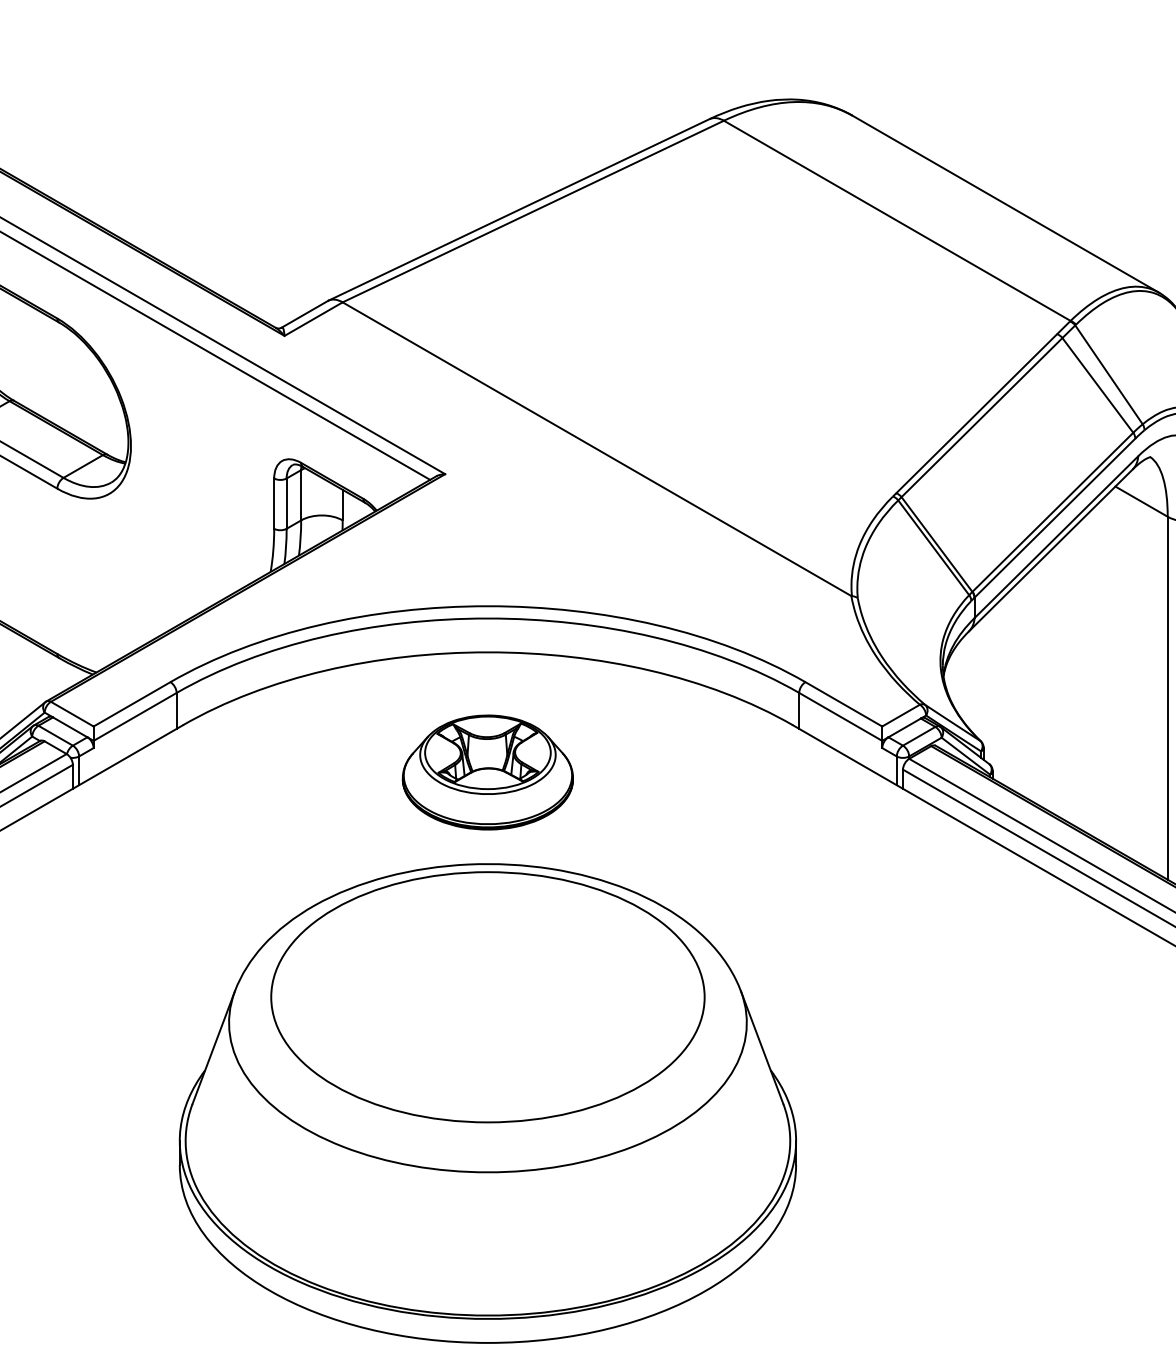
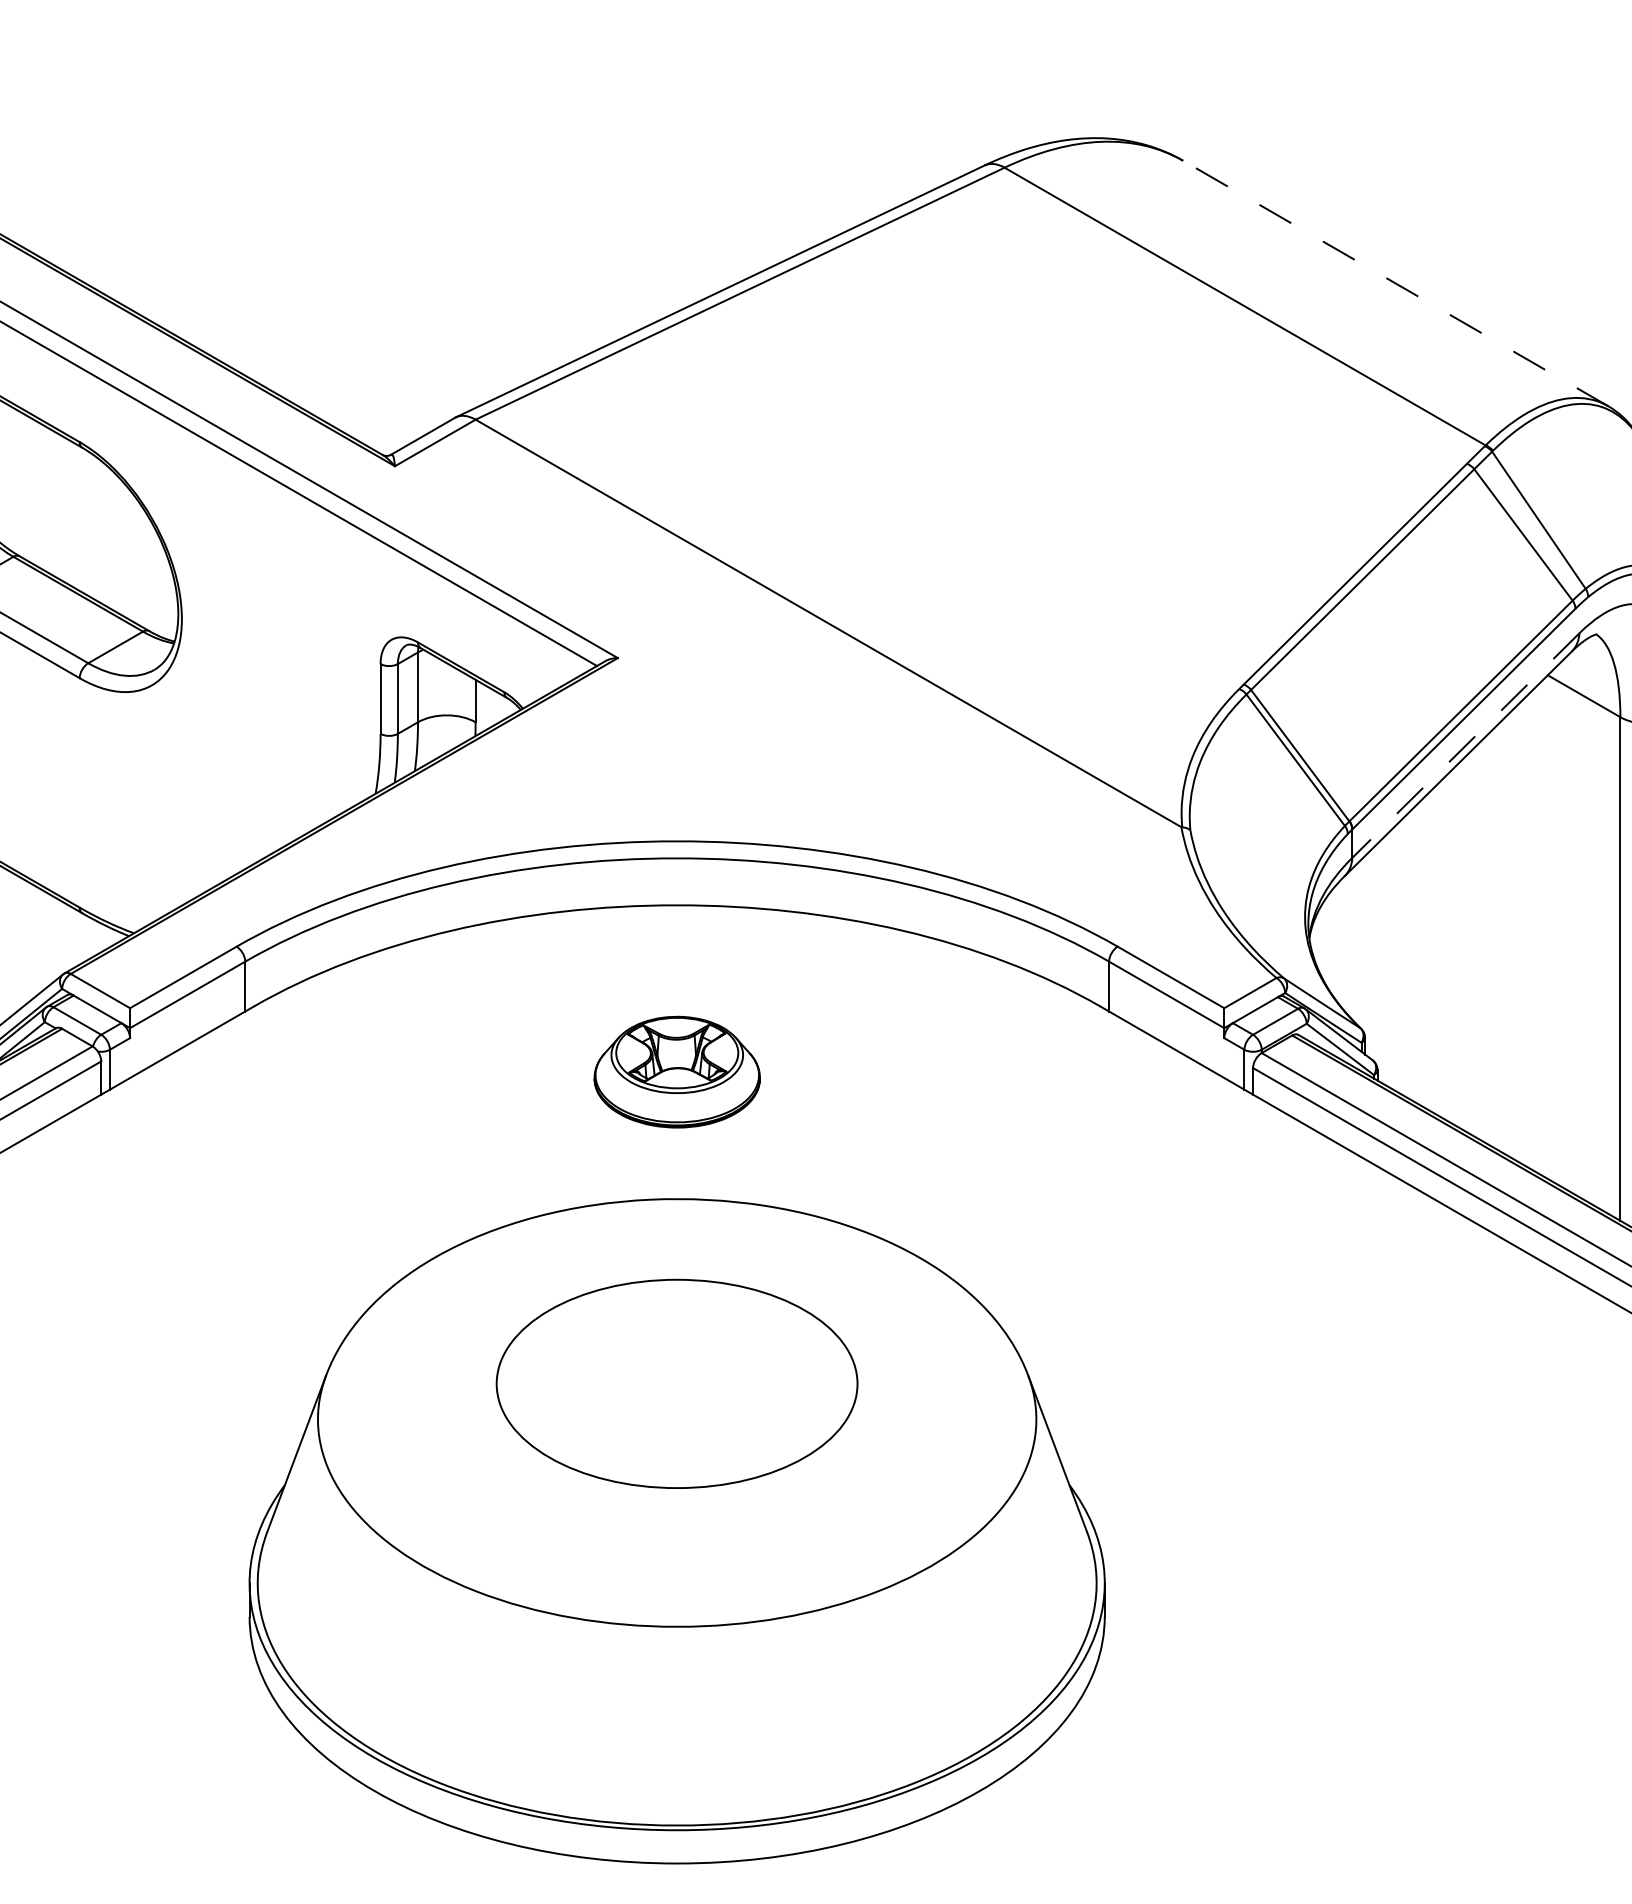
line: (1005, 204) -> (1395, 283), solid -> dashed
line: (1056, 537) -> (1465, 745), solid -> dashed
part: (488, 772) -> (677, 1072), size x0.7
part: (487, 996) -> (676, 1383), size x0.6

